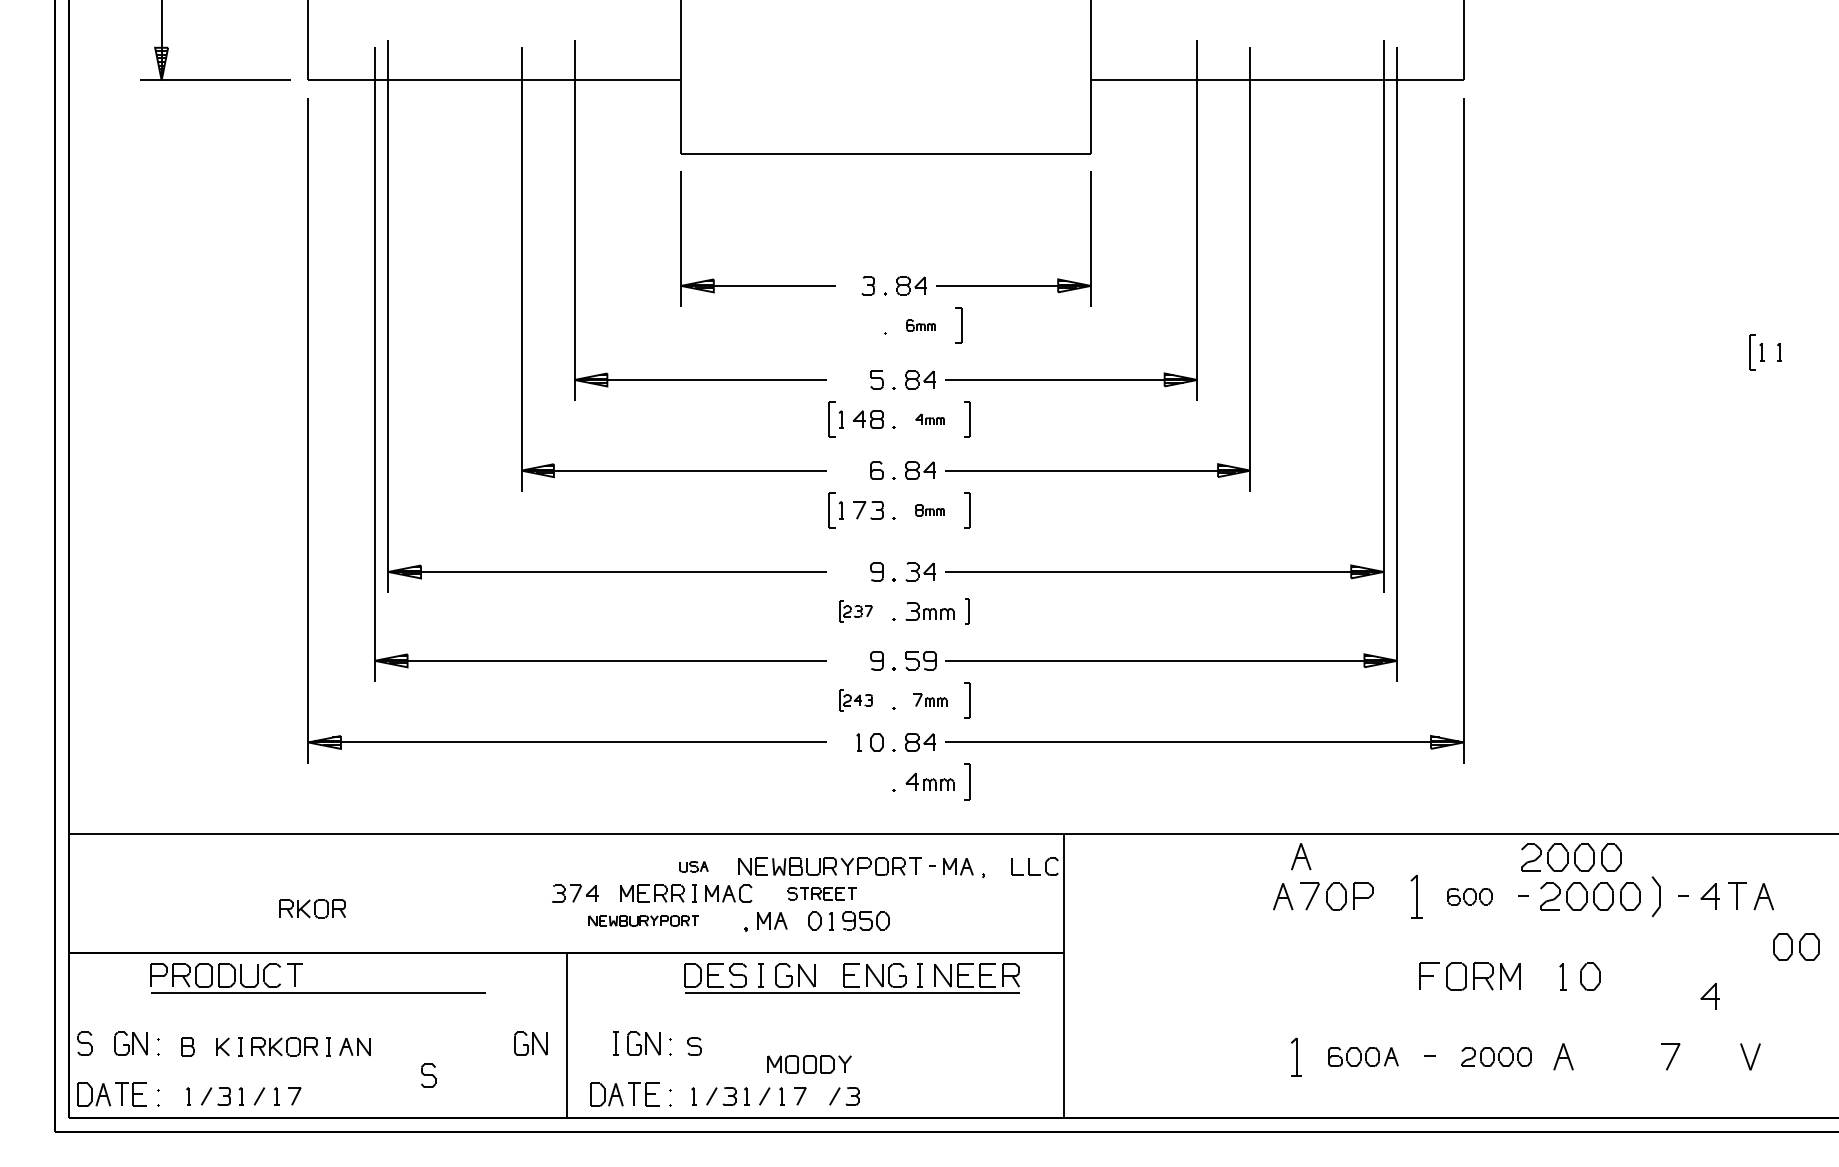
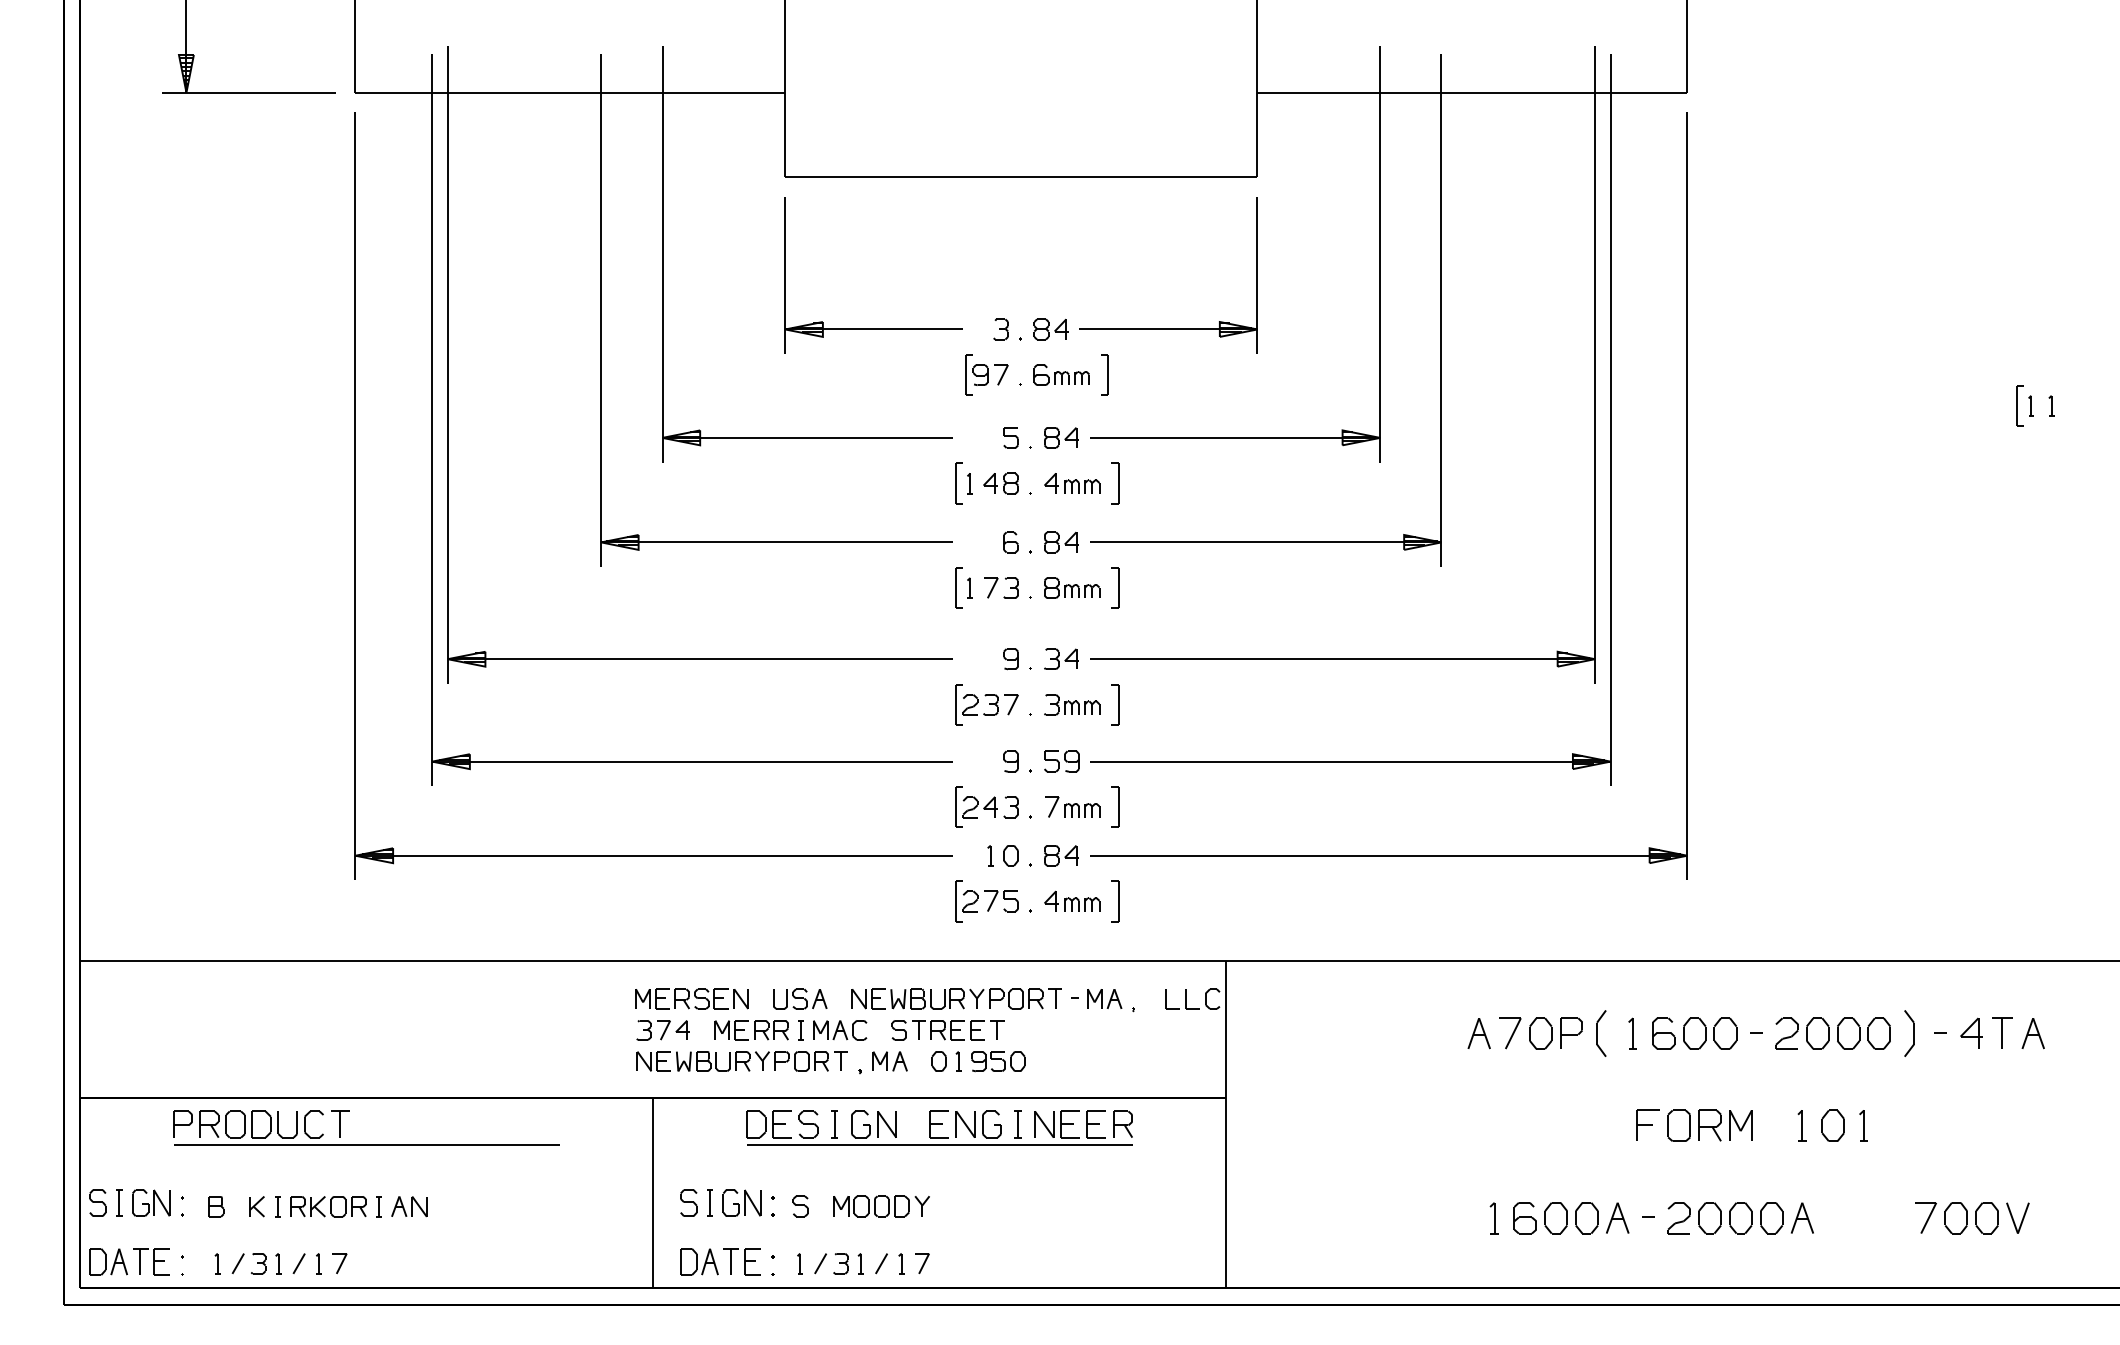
part: (856, 325) -> (987, 375), added
part: (920, 325) -> (1061, 375), size x1.67
part: (929, 418) -> (1071, 482), size x1.67
part: (929, 510) -> (1071, 588), size x1.67
part: (855, 611) -> (986, 704), size x1.67
part: (967, 611) -> (1115, 704), size x1.43
part: (930, 699) -> (1072, 806), size x1.43
part: (855, 700) -> (986, 807), size x1.67
part: (855, 781) -> (986, 900), added
part: (1301, 856) -> (1500, 987), removed
part: (1571, 857) -> (1811, 988), removed
part: (600, 866) -> (692, 998), added
part: (693, 866) -> (799, 998), size x1.67
part: (821, 893) -> (947, 1029), size x1.43
part: (1388, 896) -> (1600, 1033), added
part: (1415, 896) -> (1631, 1033), size x0.62
part: (1469, 896) -> (1693, 1033), size x1.67
part: (312, 908) -> (360, 1047), removed
part: (643, 920) -> (741, 1060), size x1.67
part: (1796, 946) -> (1971, 1217), moved
part: (1616, 976) -> (1863, 1125), added
part: (851, 978) -> (938, 1127), moved
part: (1709, 996) -> (1970, 1148), removed
part: (103, 1043) -> (119, 1202), added
part: (530, 1043) -> (611, 1202), removed
part: (1295, 1056) -> (1493, 1217), size x0.71
part: (1363, 1056) -> (1571, 1217), size x1.43
part: (1496, 1056) -> (1725, 1217), size x1.43
part: (809, 1064) -> (881, 1206), moved
part: (428, 1075) -> (688, 1202), moved
part: (851, 1096) -> (981, 1263), removed

